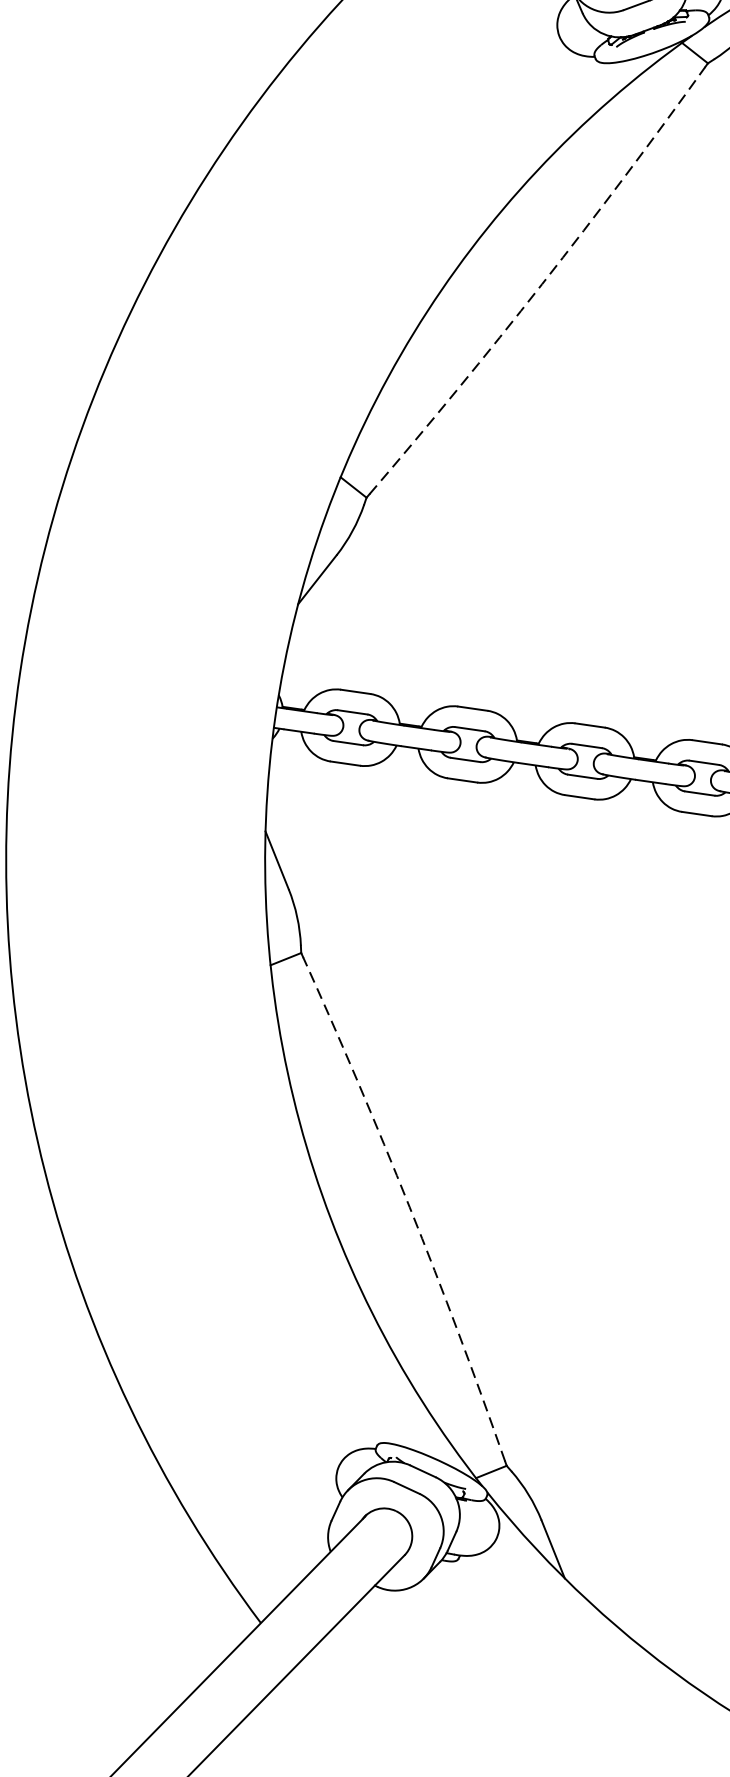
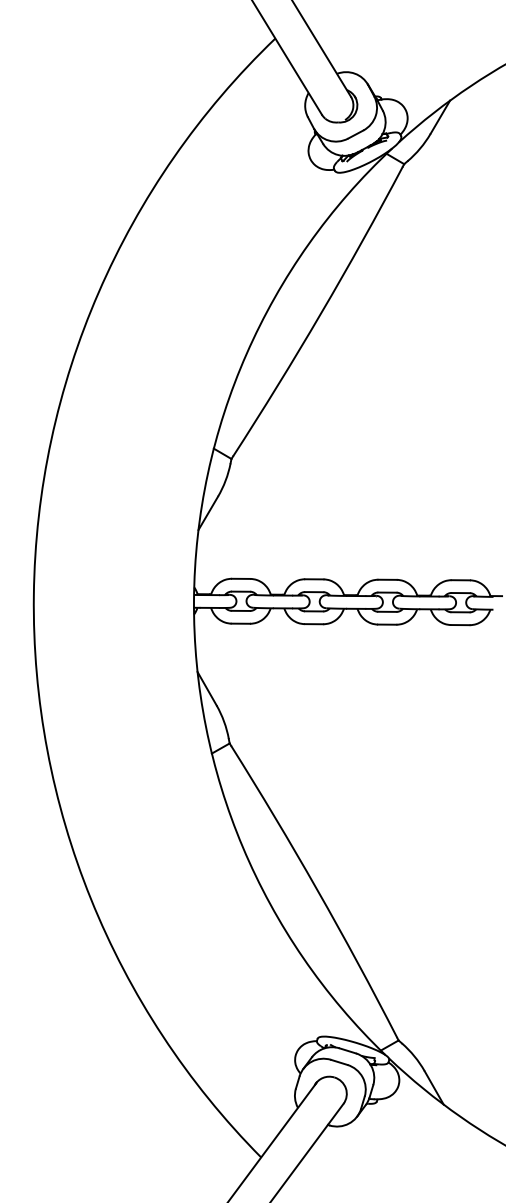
arc: (542, 284) -> (321, 313), dashed -> solid
arc: (409, 1207) -> (317, 890), dashed -> solid

